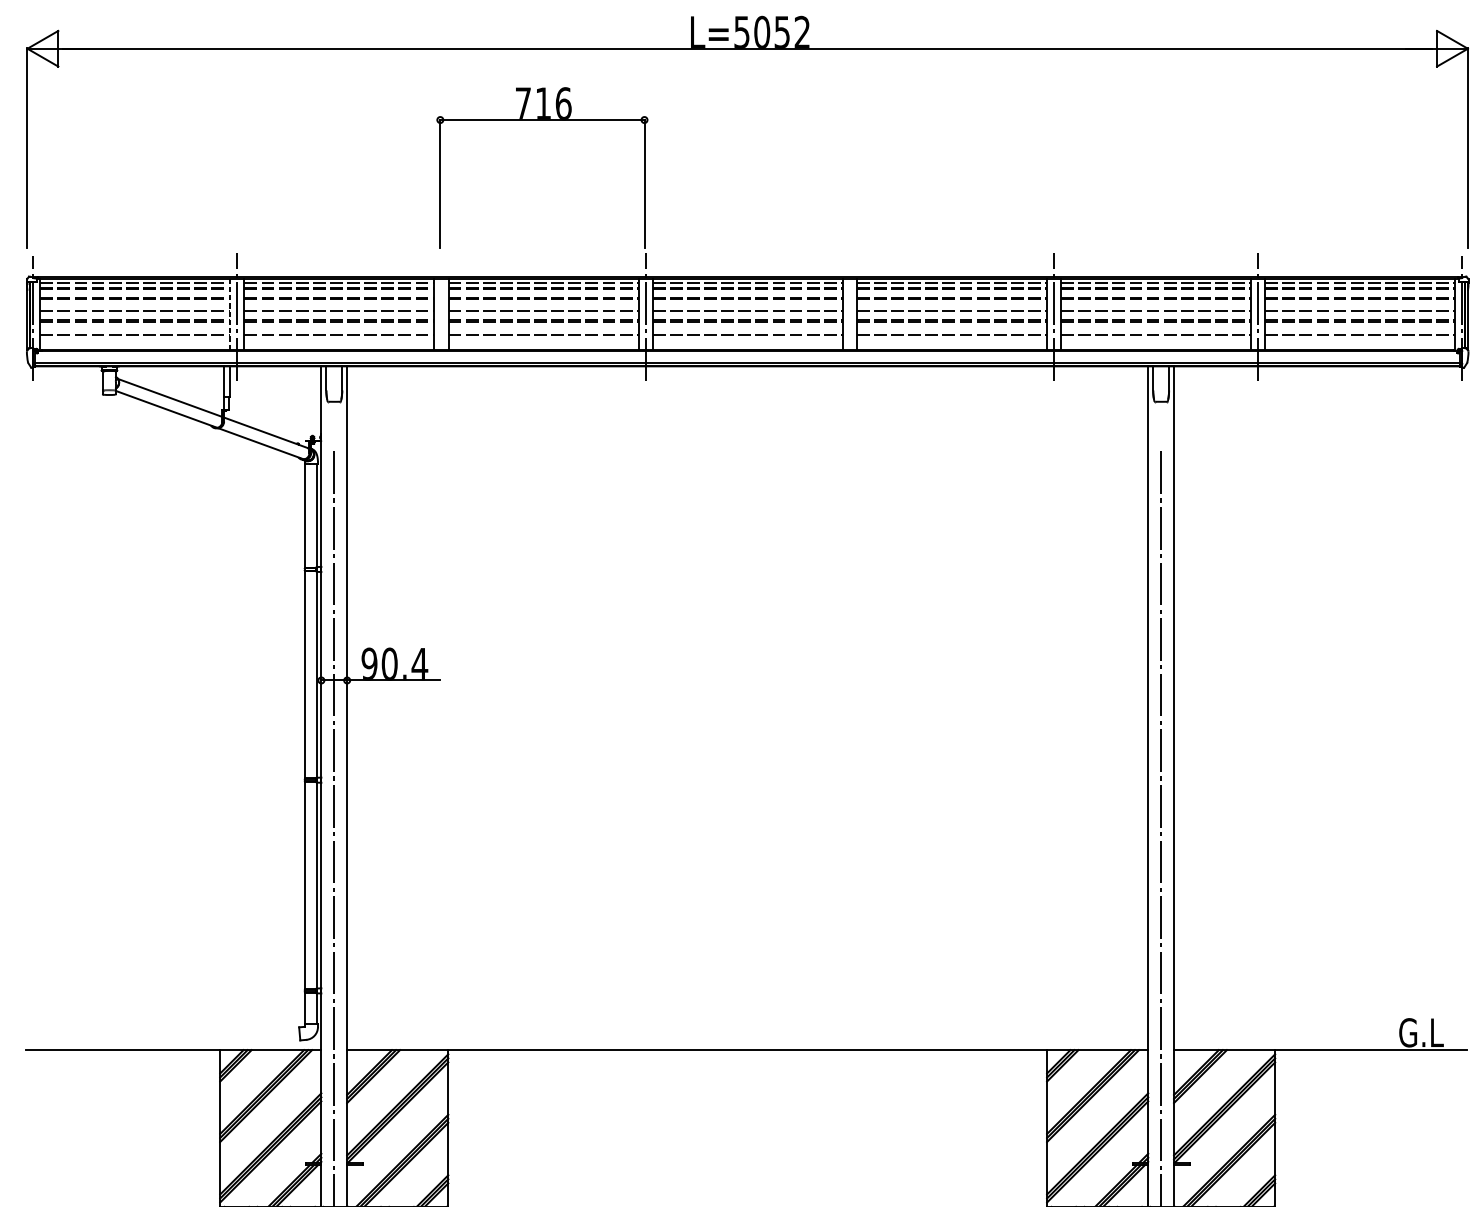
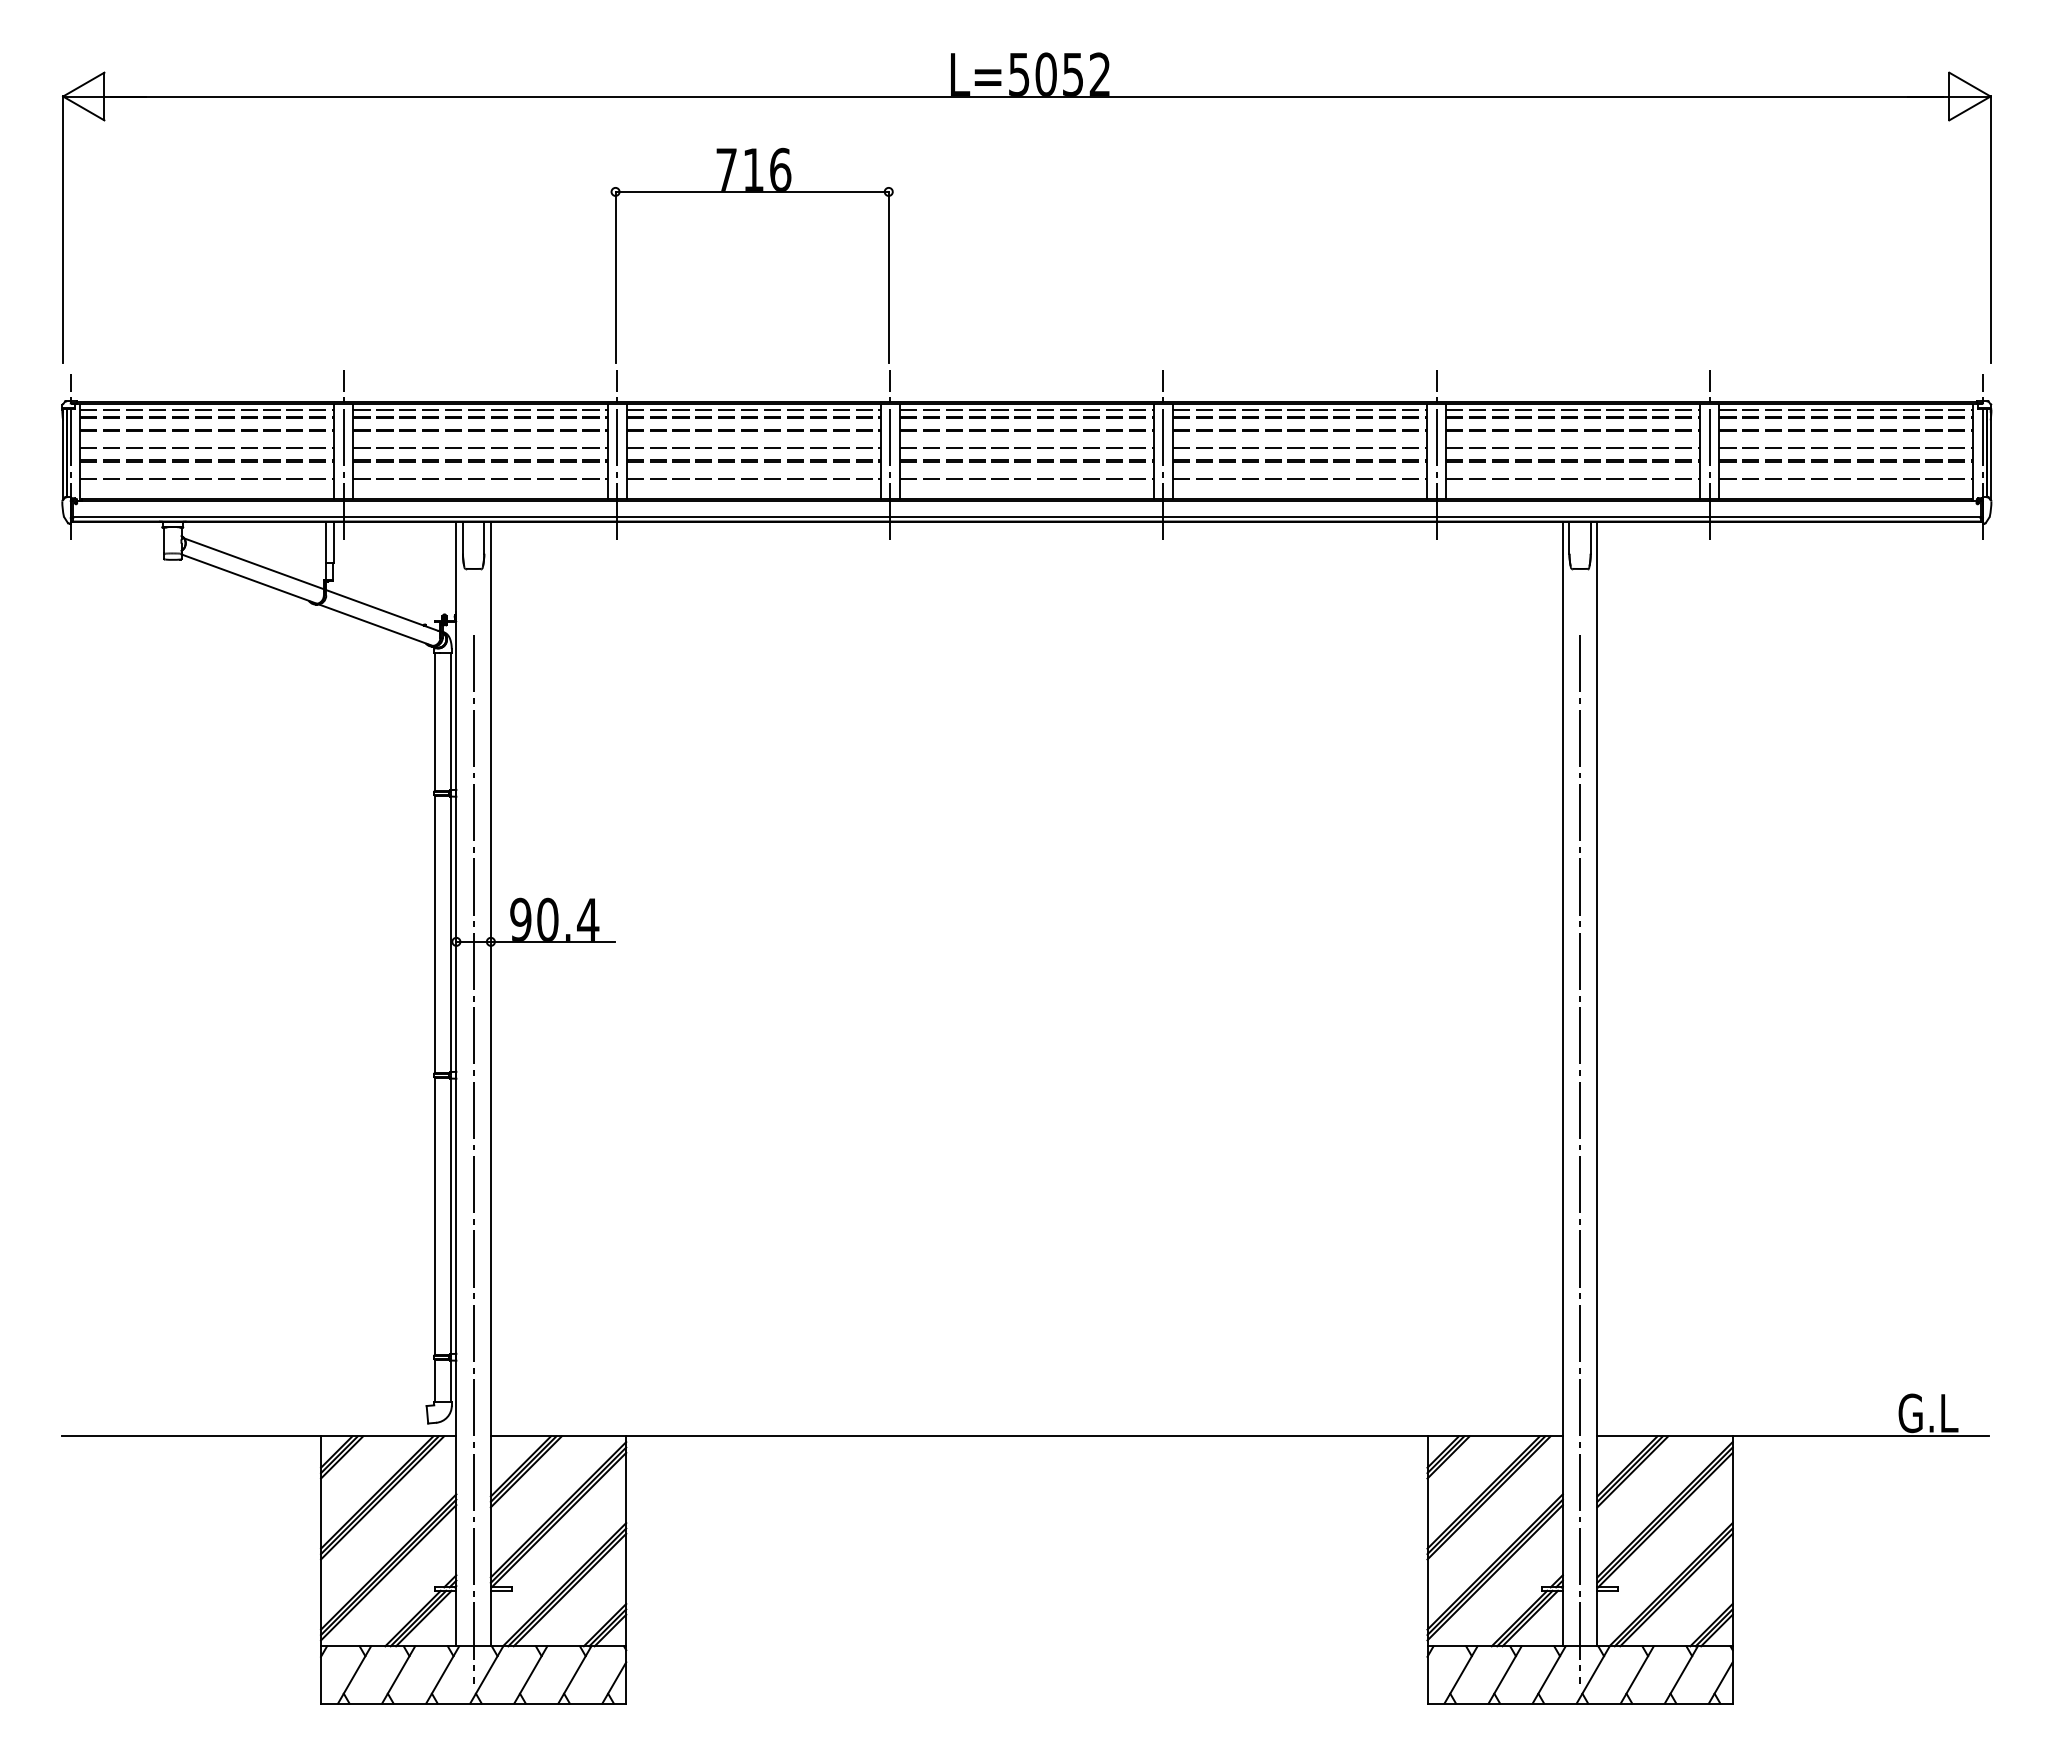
line: (230, 314) -> (334, 451), dashed -> solid
line: (441, 316) -> (617, 454), added
line: (849, 316) -> (1163, 454), added

